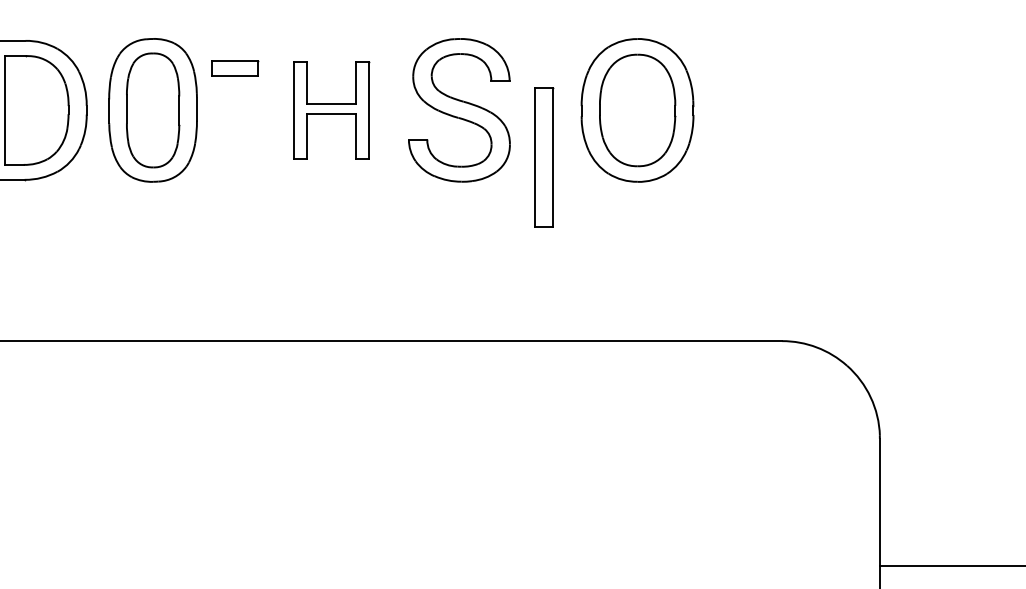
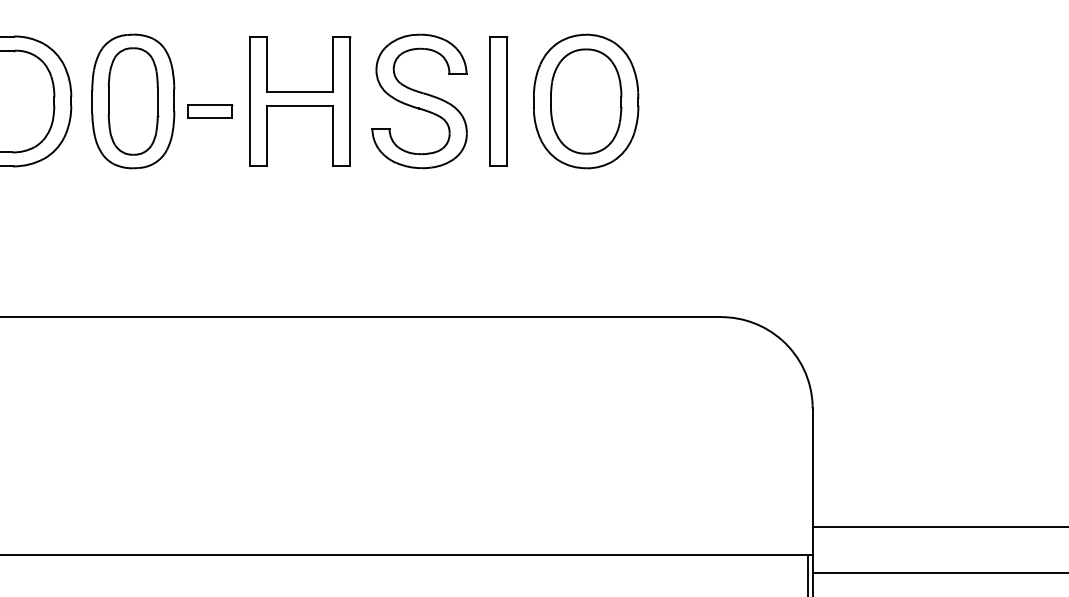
part: (235, 68) -> (210, 111), moved
part: (331, 110) -> (300, 101), size x1.43
part: (543, 157) -> (498, 101), moved

